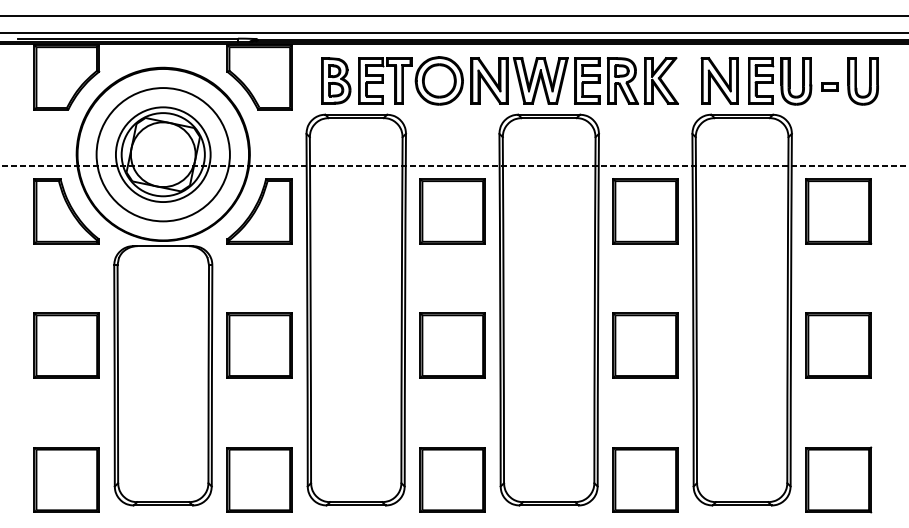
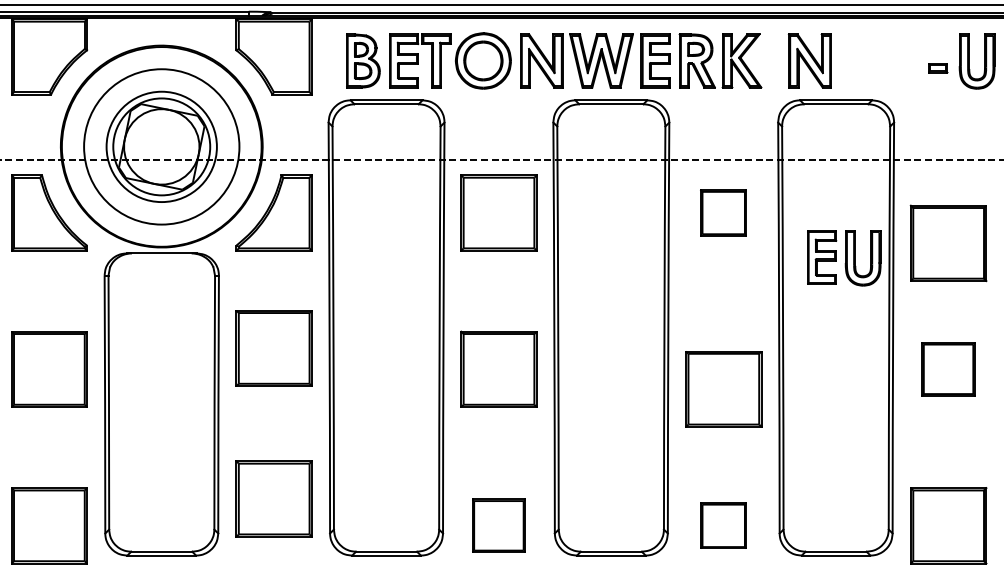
part: (780, 81) -> (844, 258), moved
part: (645, 211) -> (723, 213), size x0.6
part: (838, 211) -> (948, 243), moved
part: (259, 345) -> (273, 348), moved
part: (645, 345) -> (723, 388), moved
part: (838, 345) -> (948, 369), size x0.7
part: (259, 479) -> (273, 498), moved
part: (452, 479) -> (498, 525), size x0.7
part: (645, 479) -> (723, 525), size x0.6

